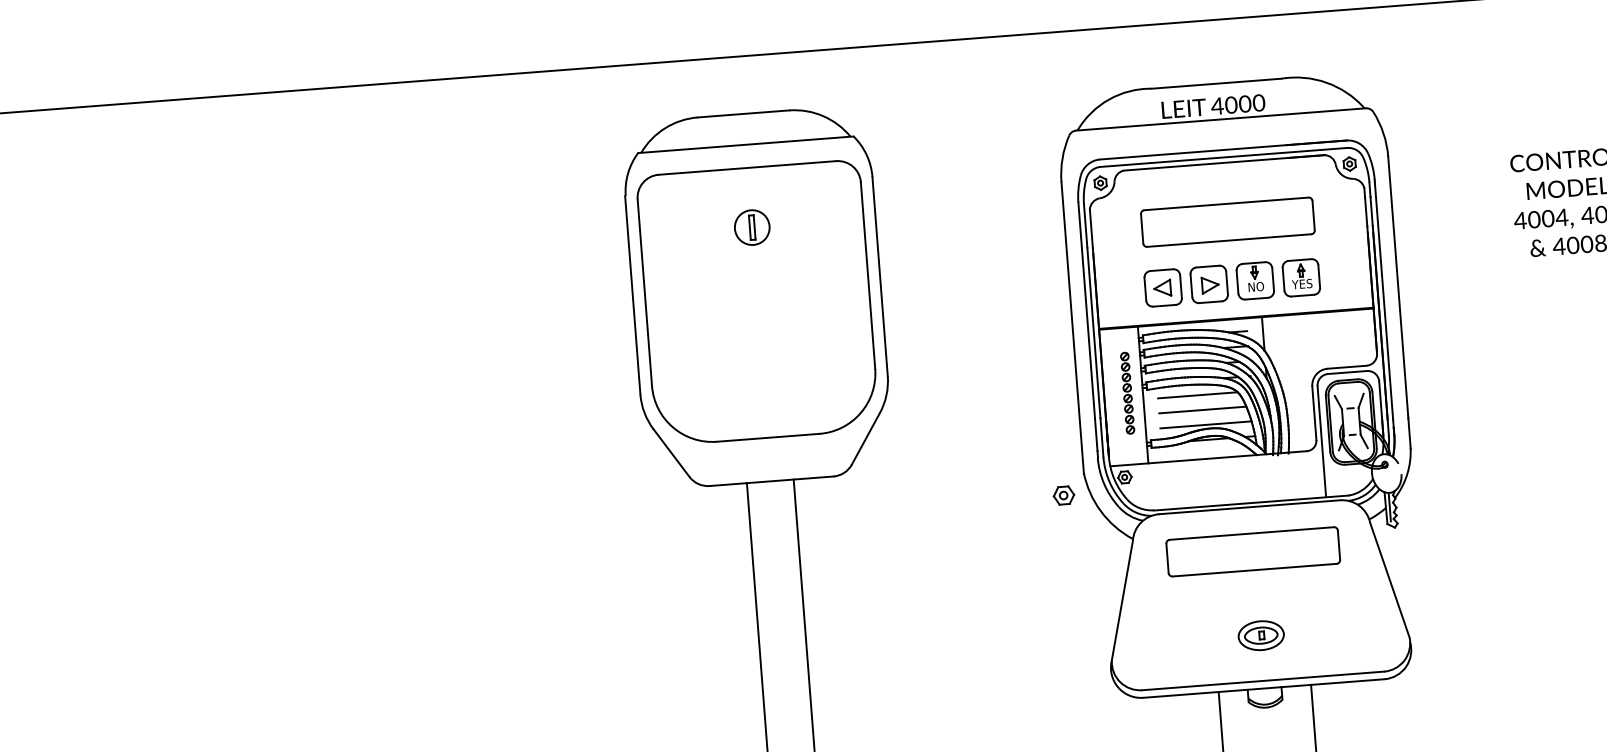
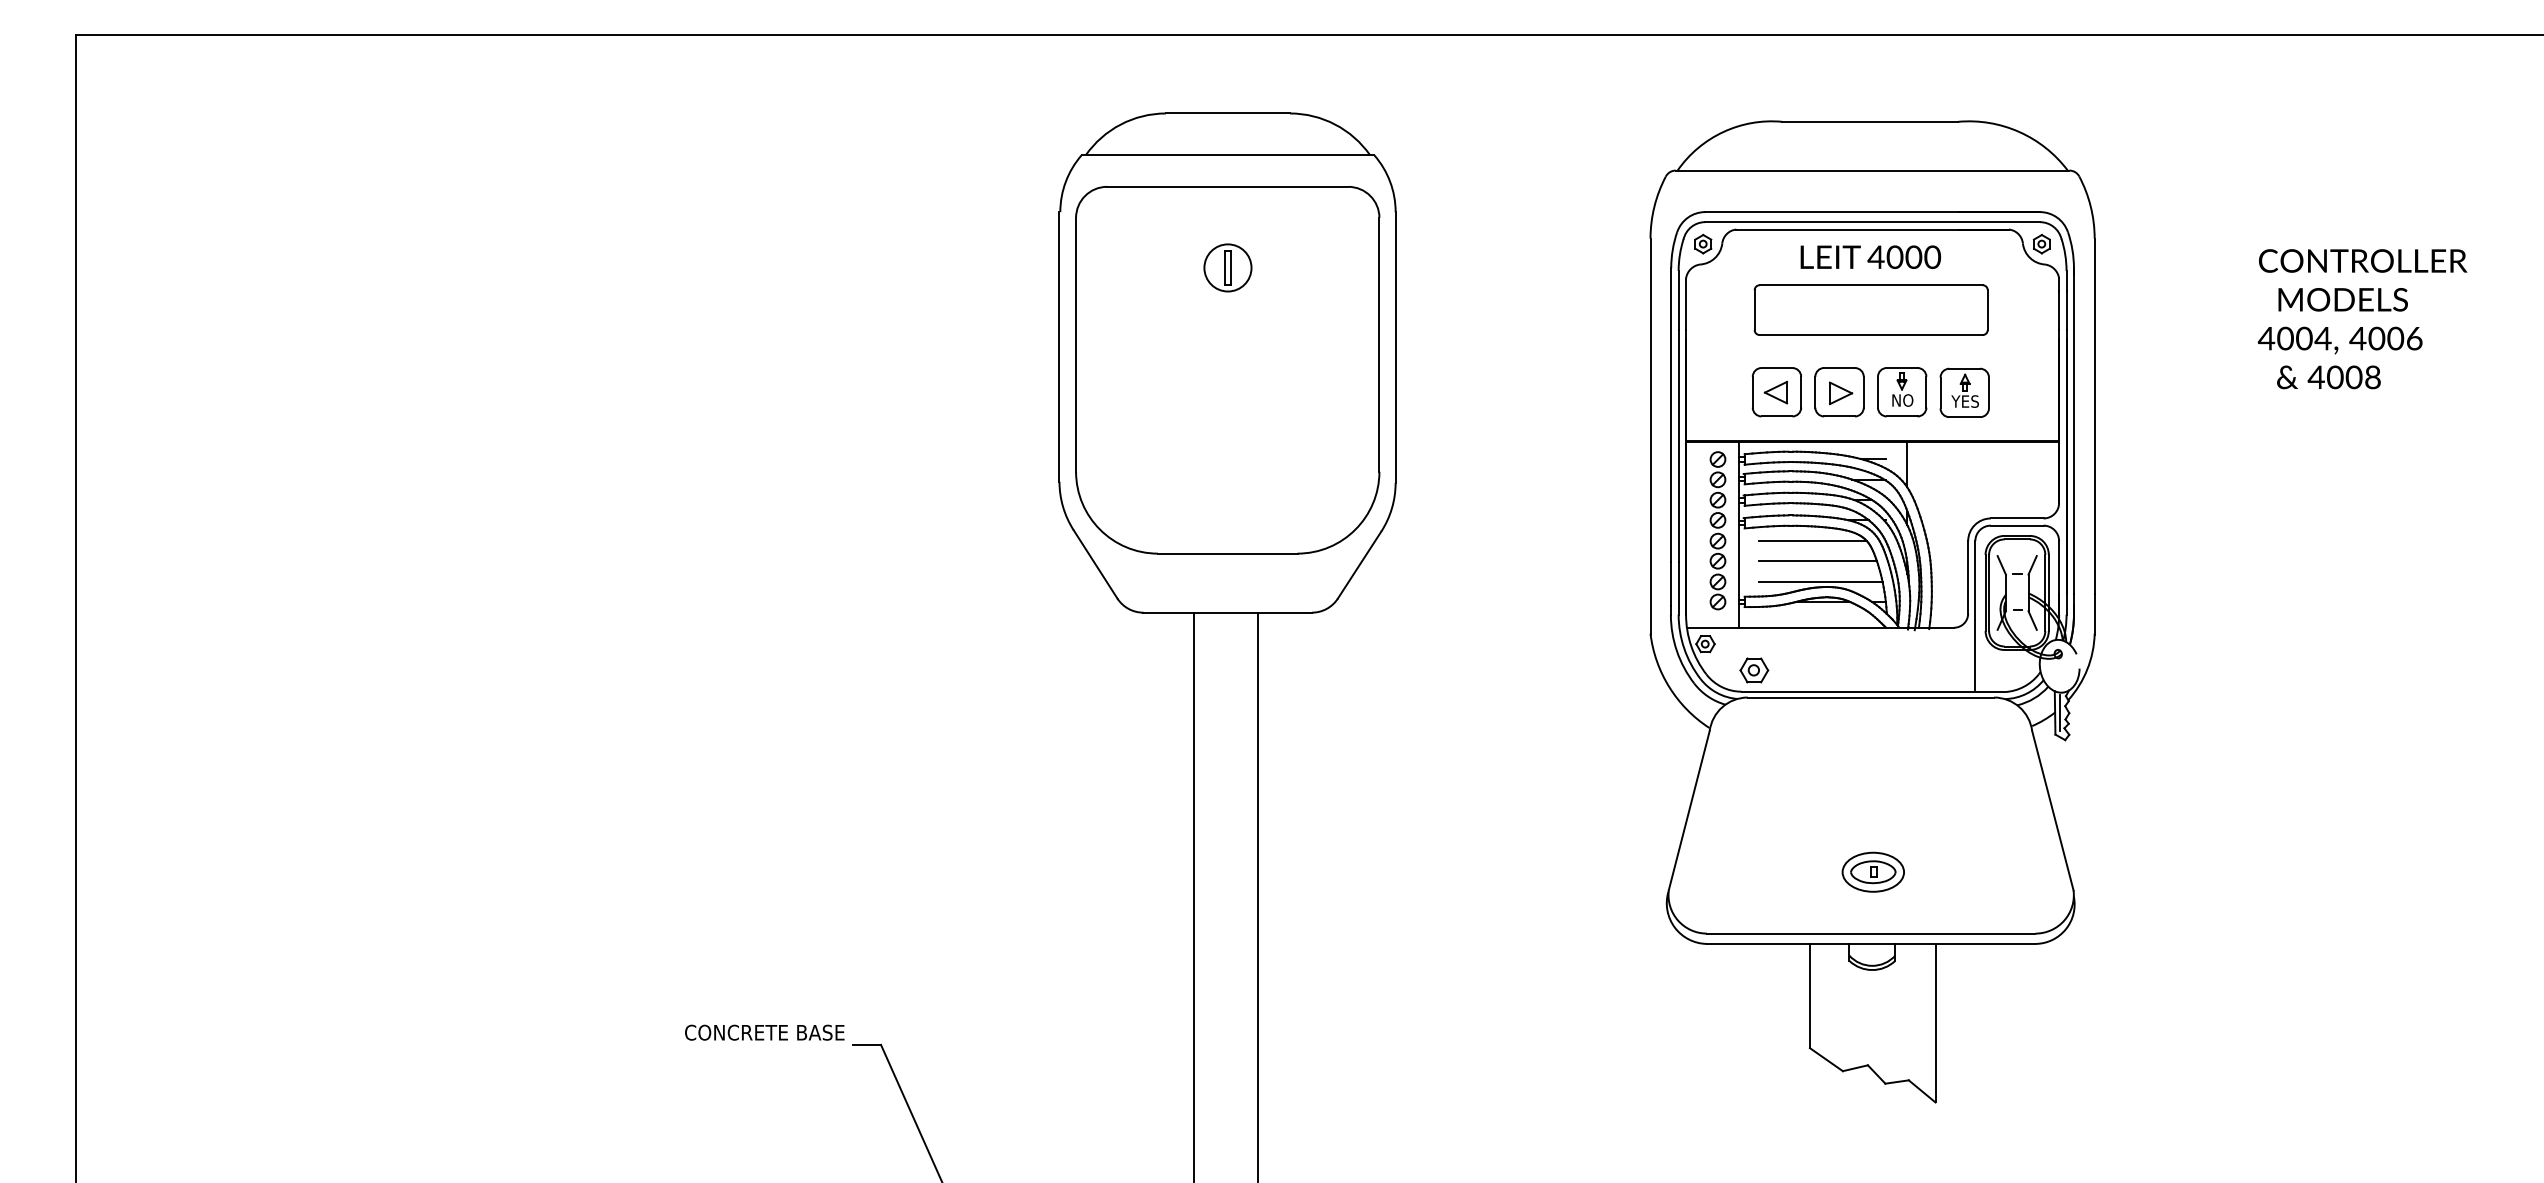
text: (1213, 105) -> (1870, 256), moved
part: (1127, 393) -> (1717, 530), size x1.43
part: (1064, 495) -> (1754, 670), moved
part: (1252, 551) -> (1870, 757), removed

